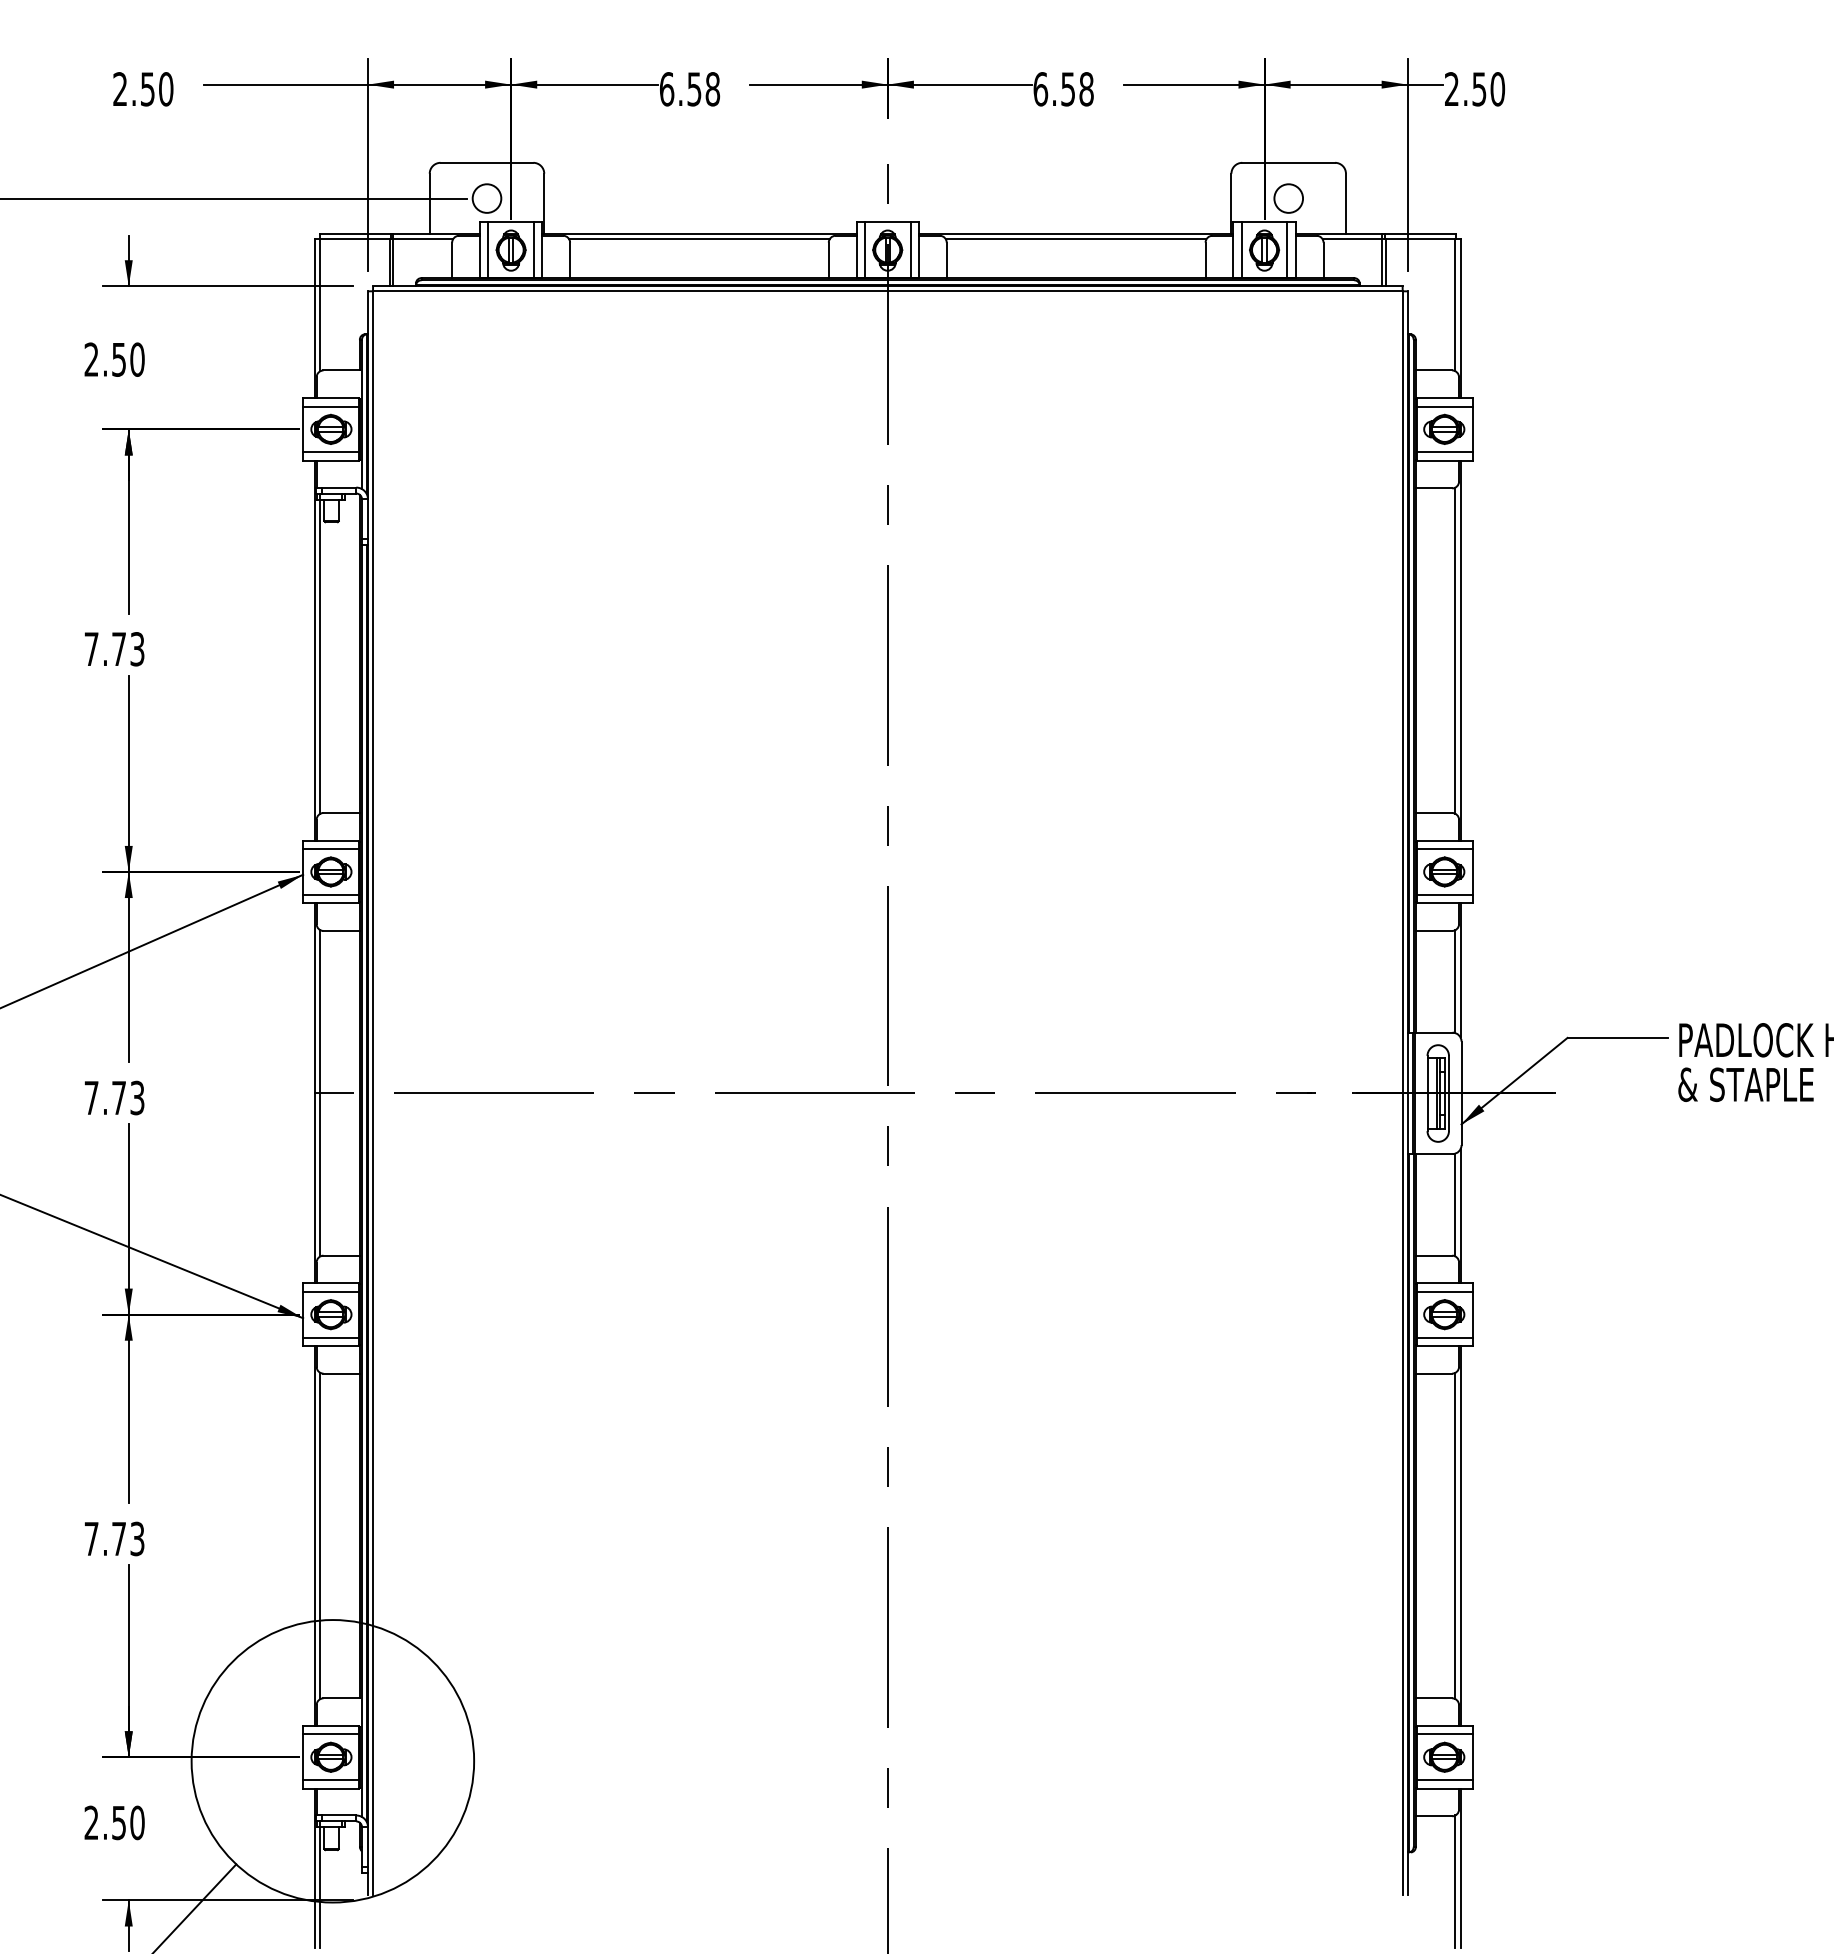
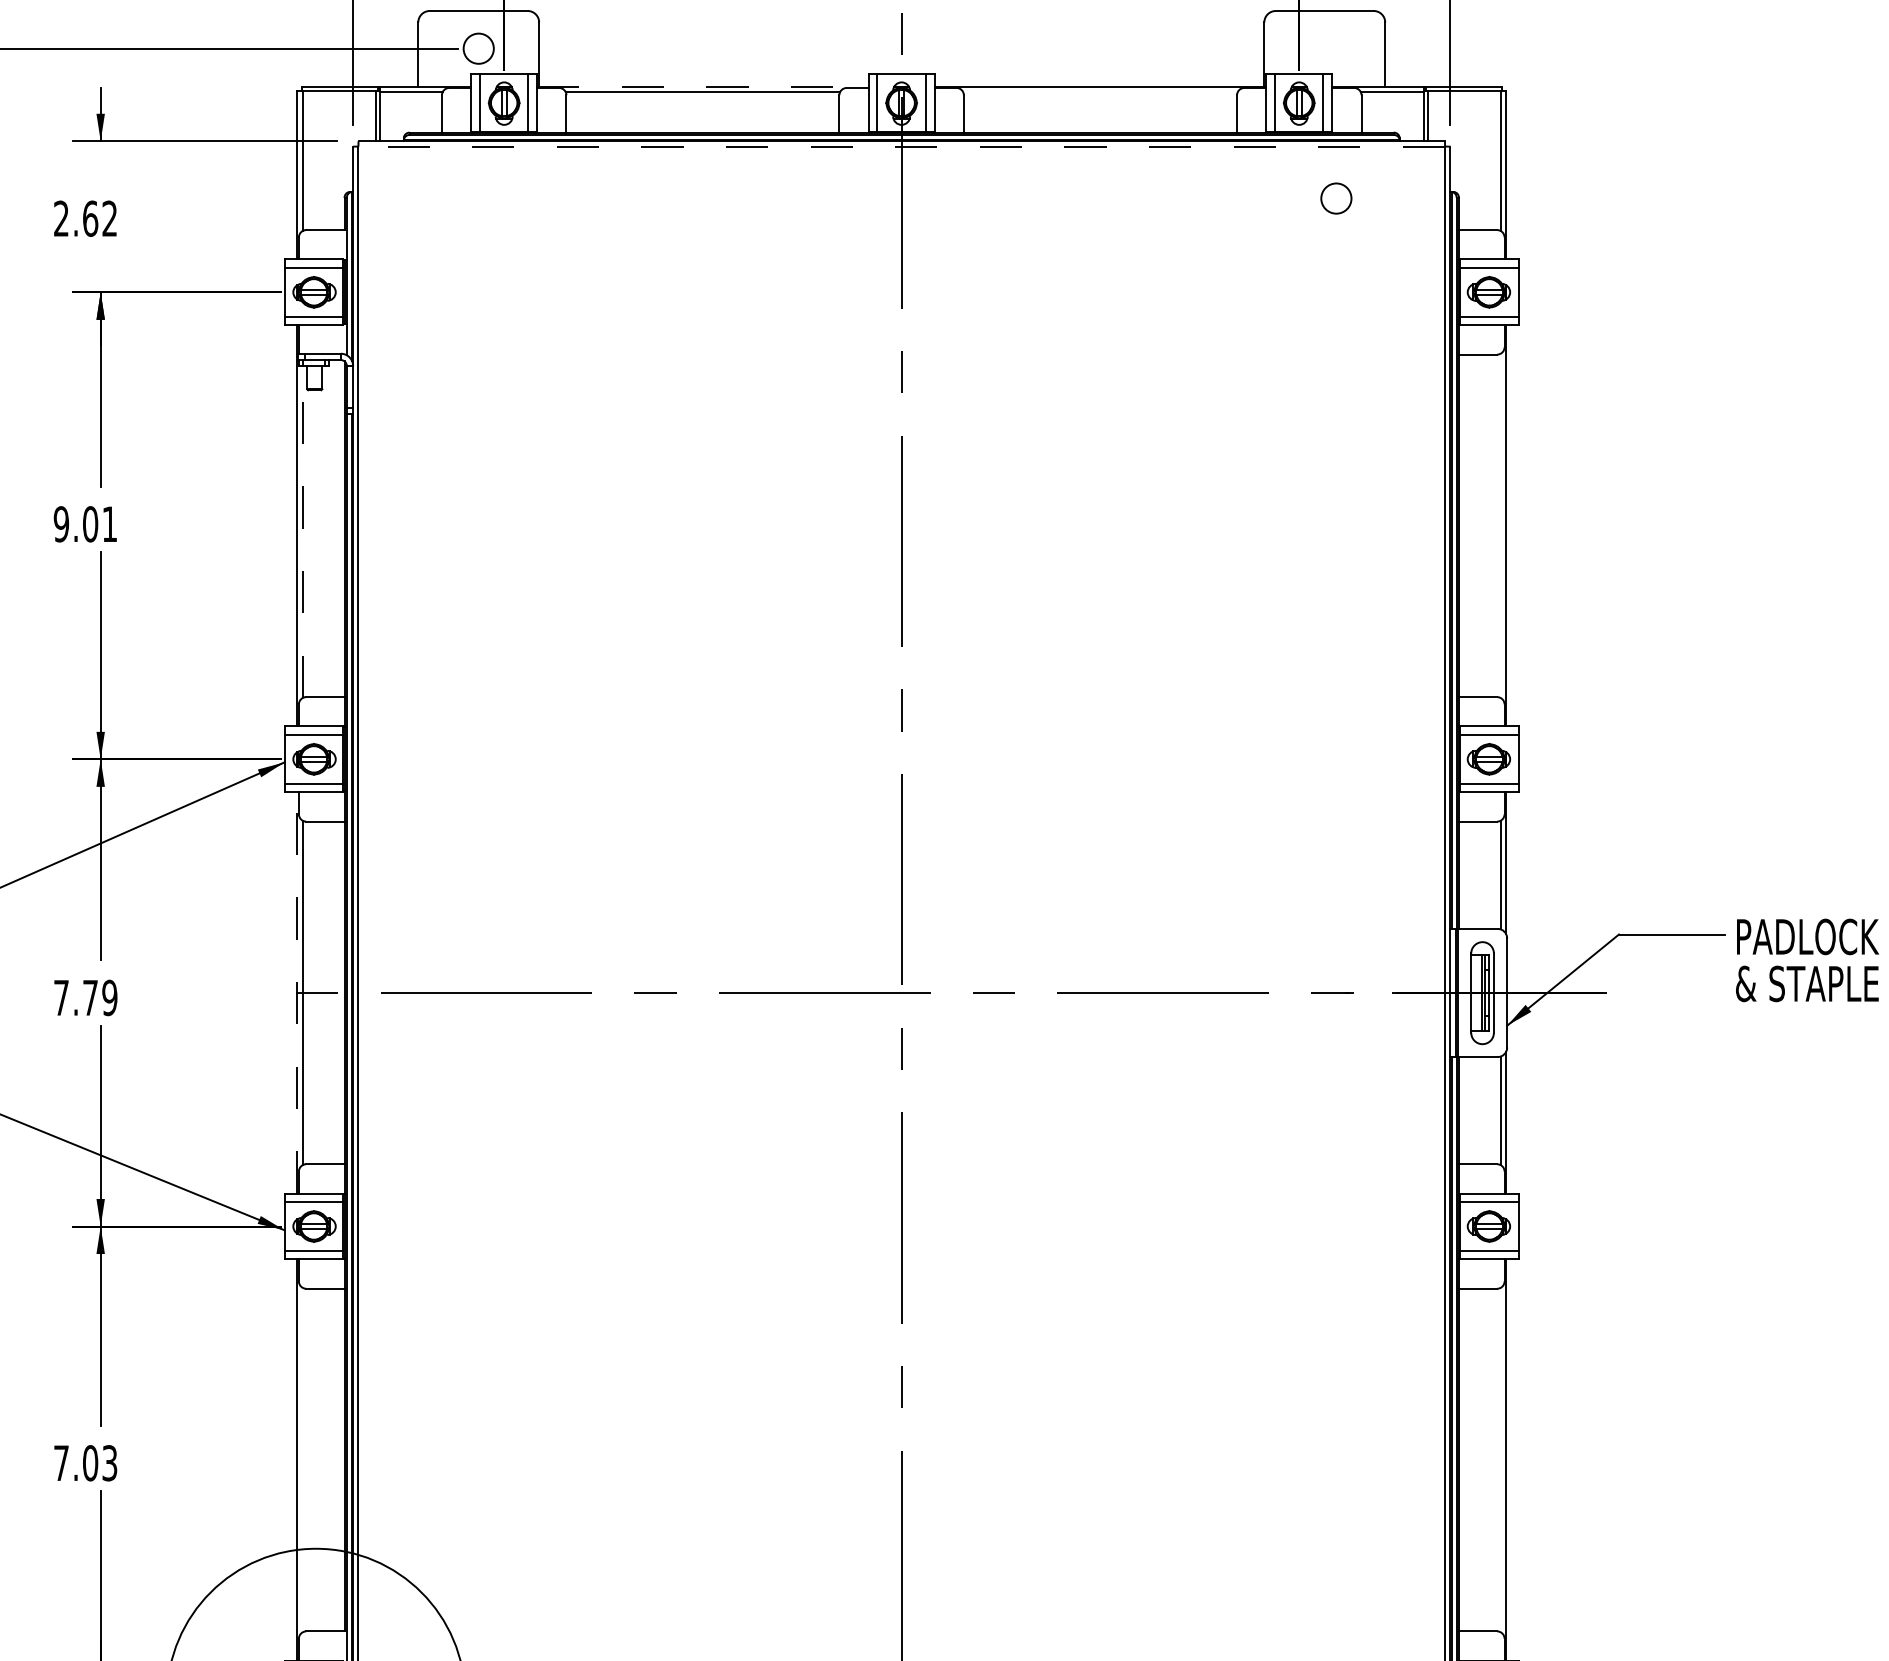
circle: (1288, 198) -> (1336, 198), moved
line: (699, 234) -> (702, 86), solid -> dashed
line: (1075, 239) -> (1099, 91), removed
line: (887, 291) -> (901, 146), solid -> dashed
text: (128, 359) -> (100, 218), 2.50 -> 2.62
text: (114, 649) -> (85, 524), 7.73 -> 9.01
line: (1455, 650) -> (1500, 525), removed
line: (320, 656) -> (303, 531), solid -> dashed
line: (315, 1092) -> (297, 992), solid -> dashed
text: (137, 1097) -> (109, 997), 7.73 -> 7.79
line: (320, 1535) -> (303, 1459), removed
line: (1455, 1535) -> (1500, 1459), removed
text: (119, 1538) -> (90, 1462), 7.73 -> 7.03

